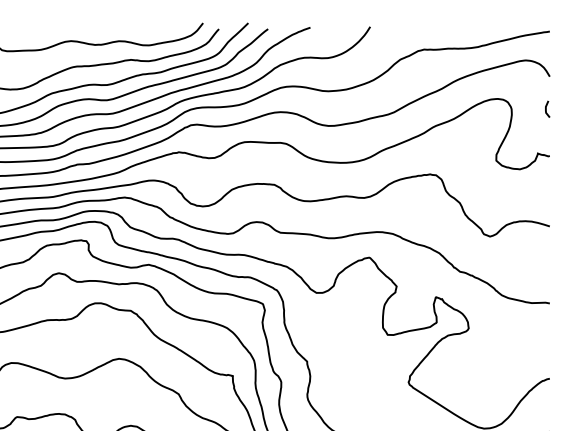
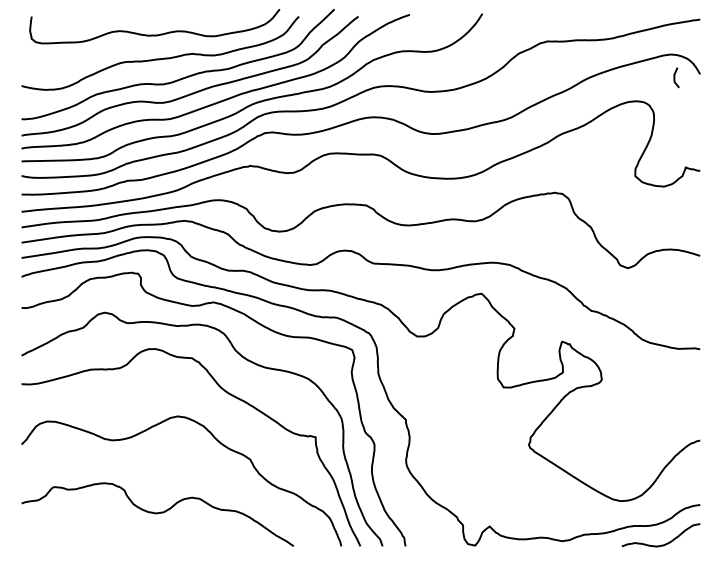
line: (546, 109) -> (675, 77), moved

